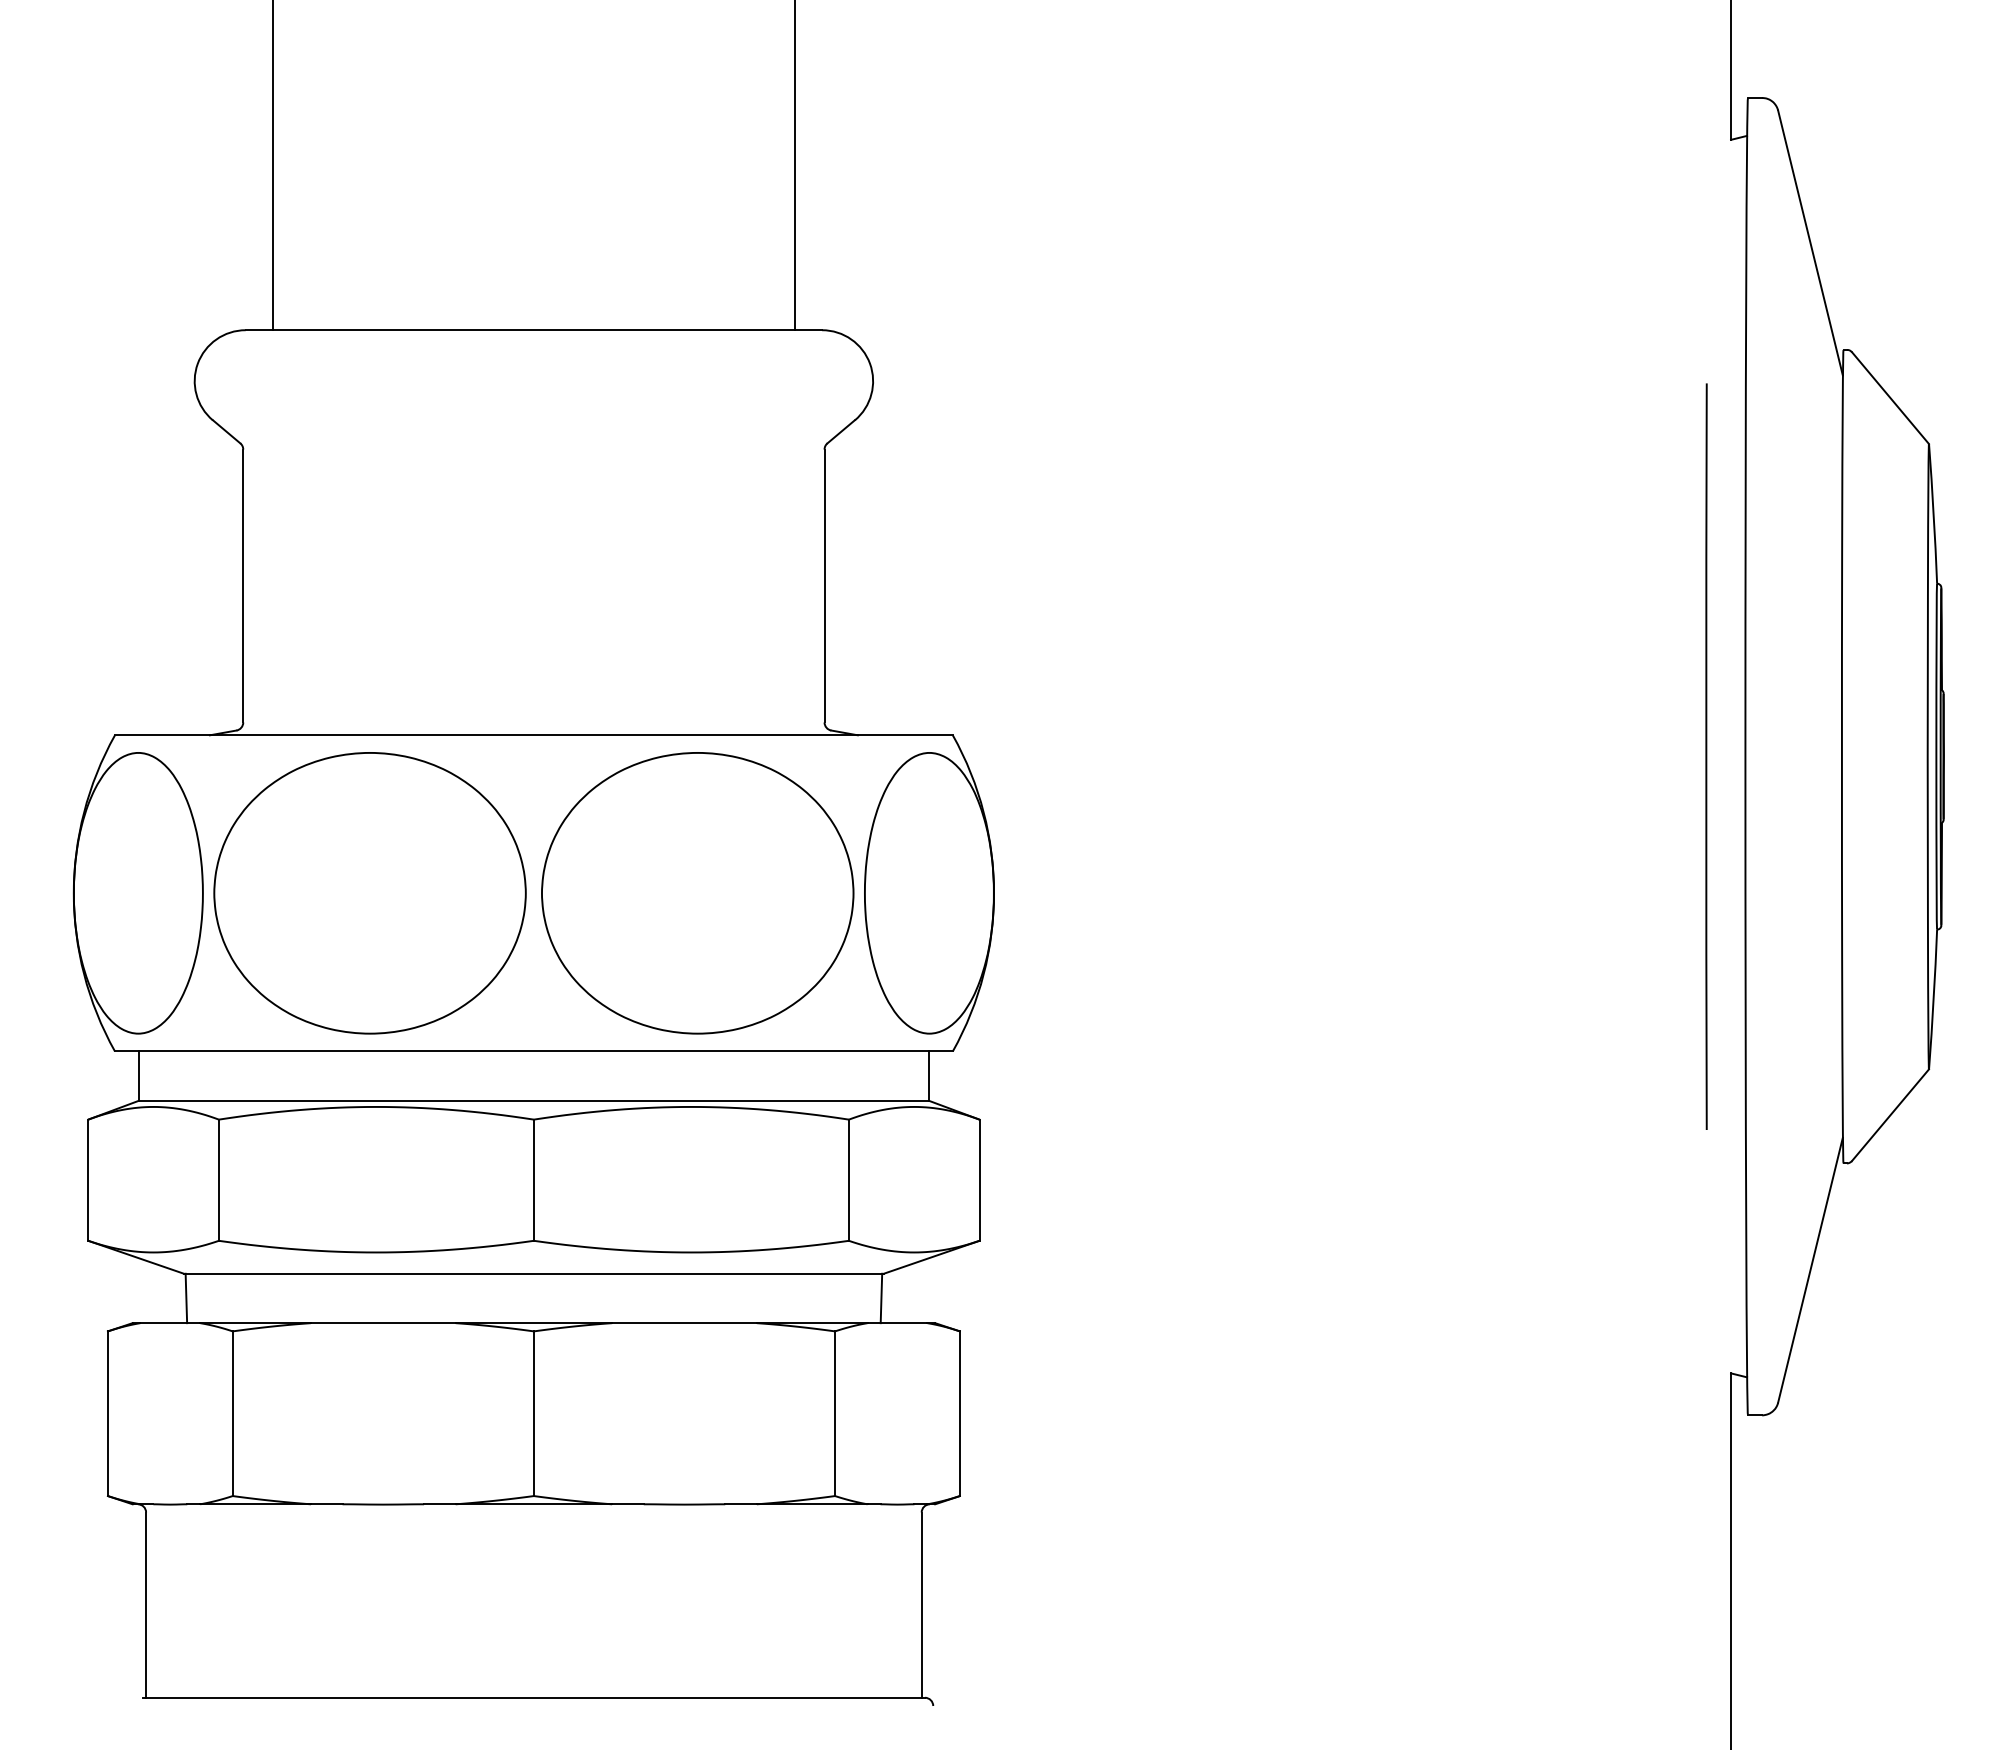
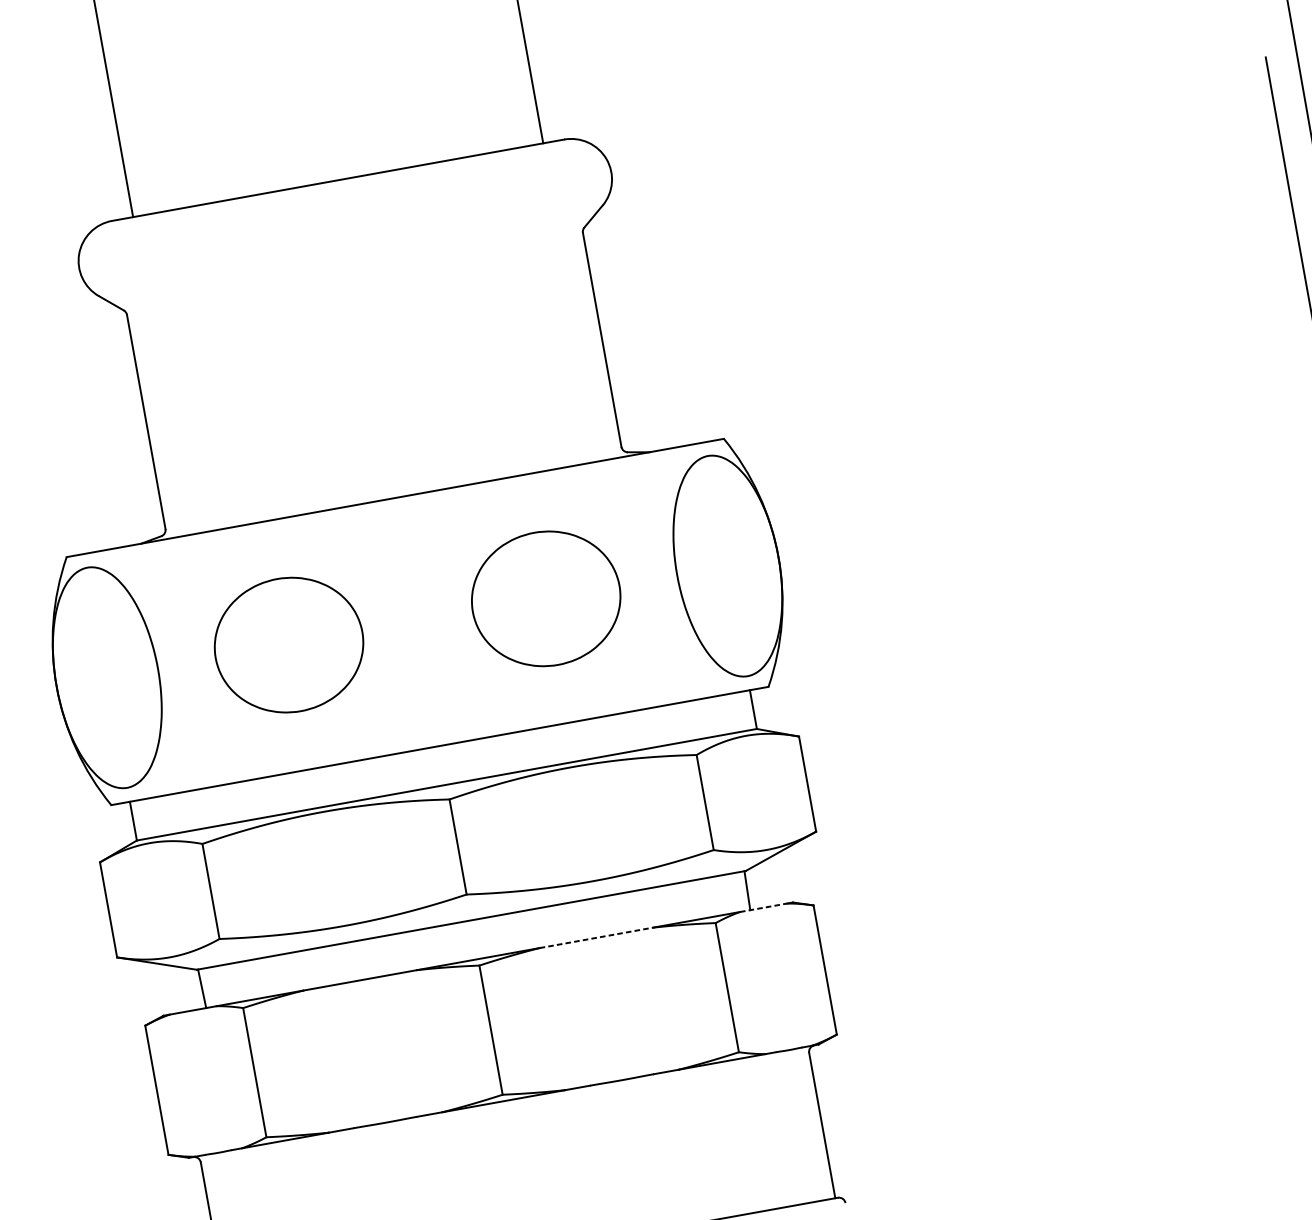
part: (369, 893) -> (288, 645), size x0.6
part: (697, 893) -> (545, 599), size x0.6
line: (685, 1323) -> (597, 938), solid -> dashed
line: (897, 1323) -> (763, 908), solid -> dashed

